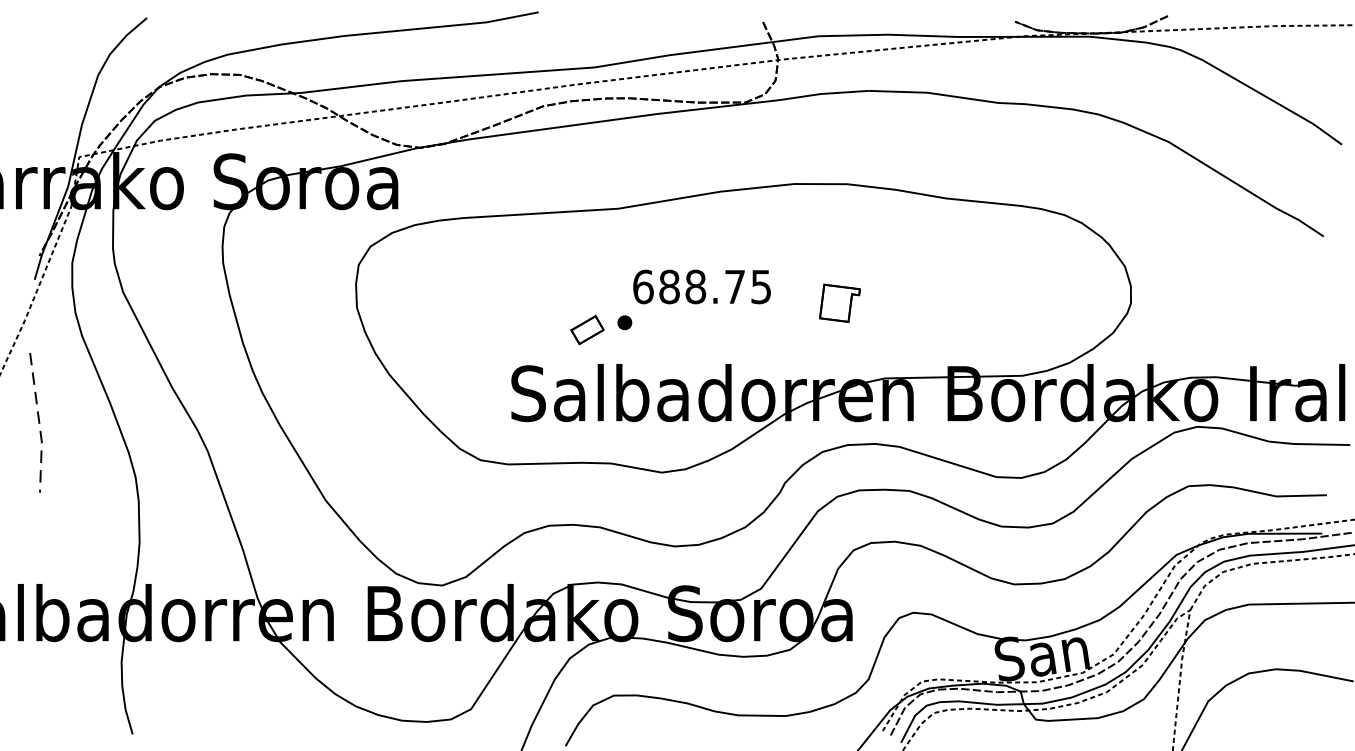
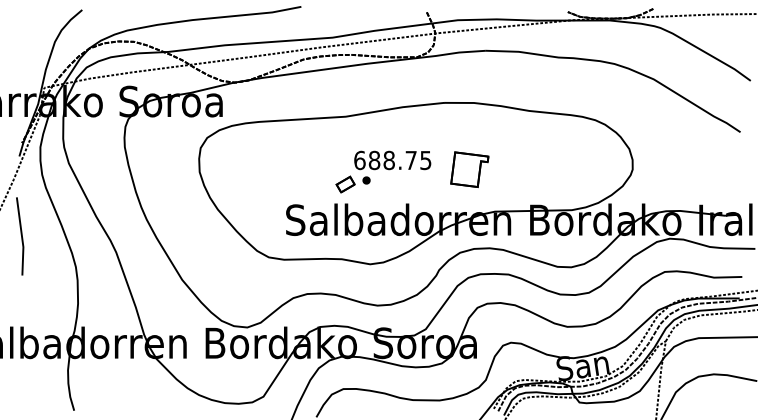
part: (839, 303) -> (469, 169), size x1.67
part: (599, 329) -> (352, 184), moved
line: (40, 424) -> (22, 237), dashed -> solid

